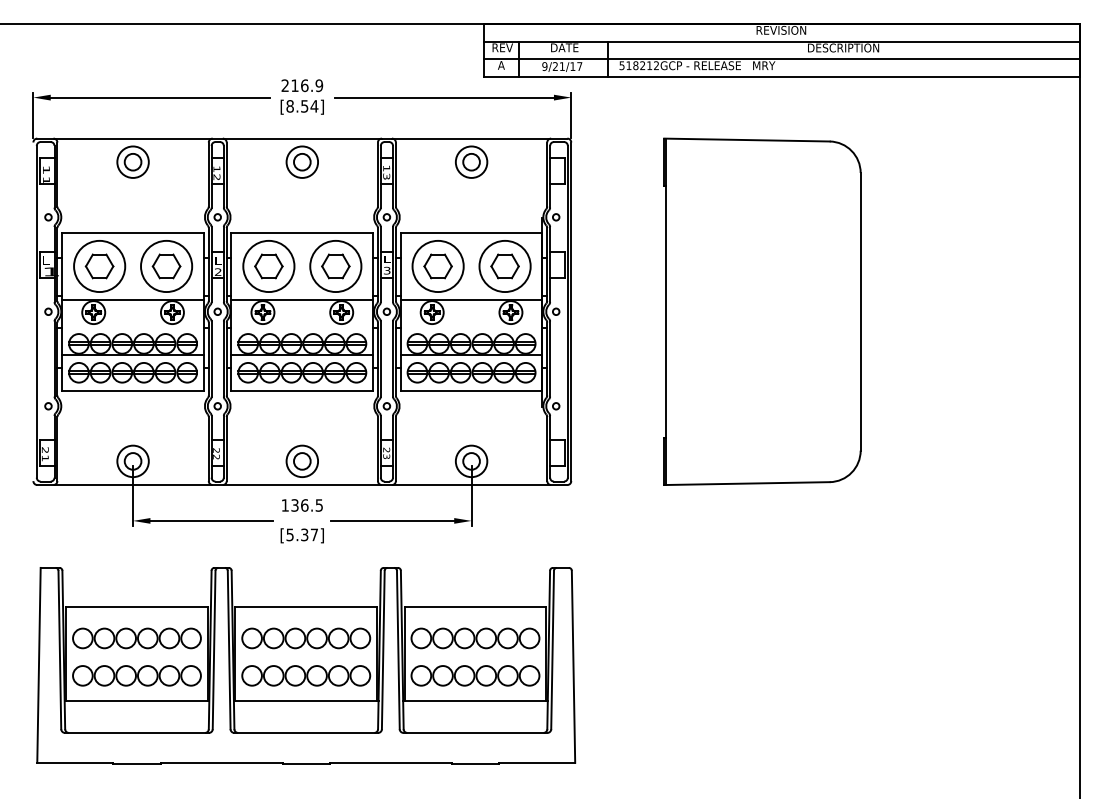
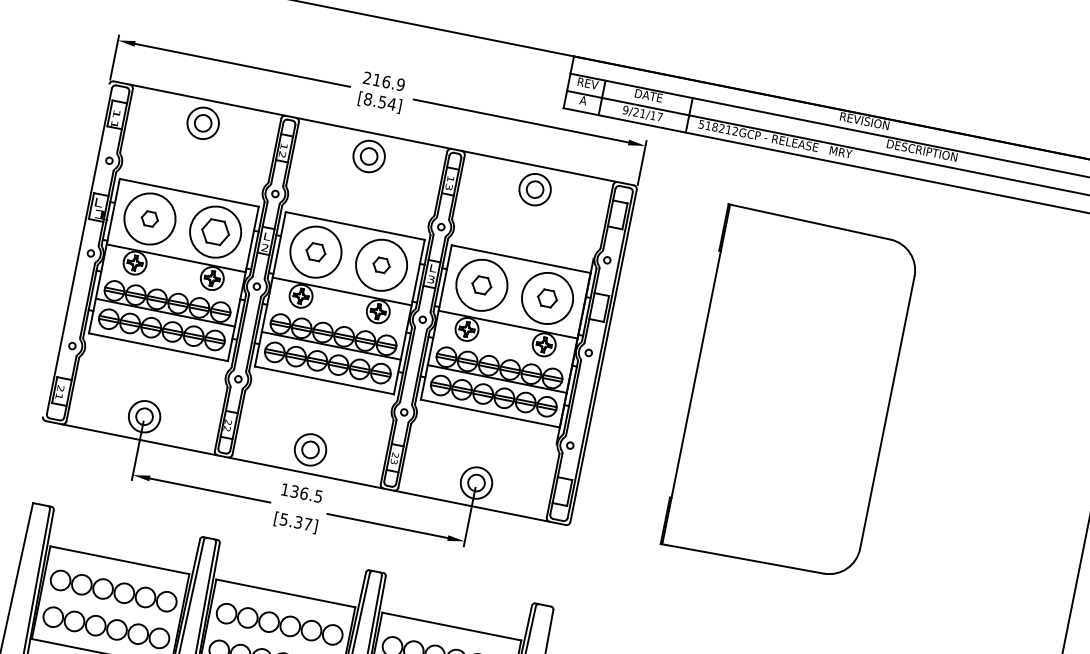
part: (99, 266) -> (149, 219), size x0.6
part: (268, 266) -> (315, 252), size x0.7
part: (335, 266) -> (381, 265), size x0.6
part: (437, 266) -> (481, 285), size x0.7
part: (504, 266) -> (546, 298), size x0.7

